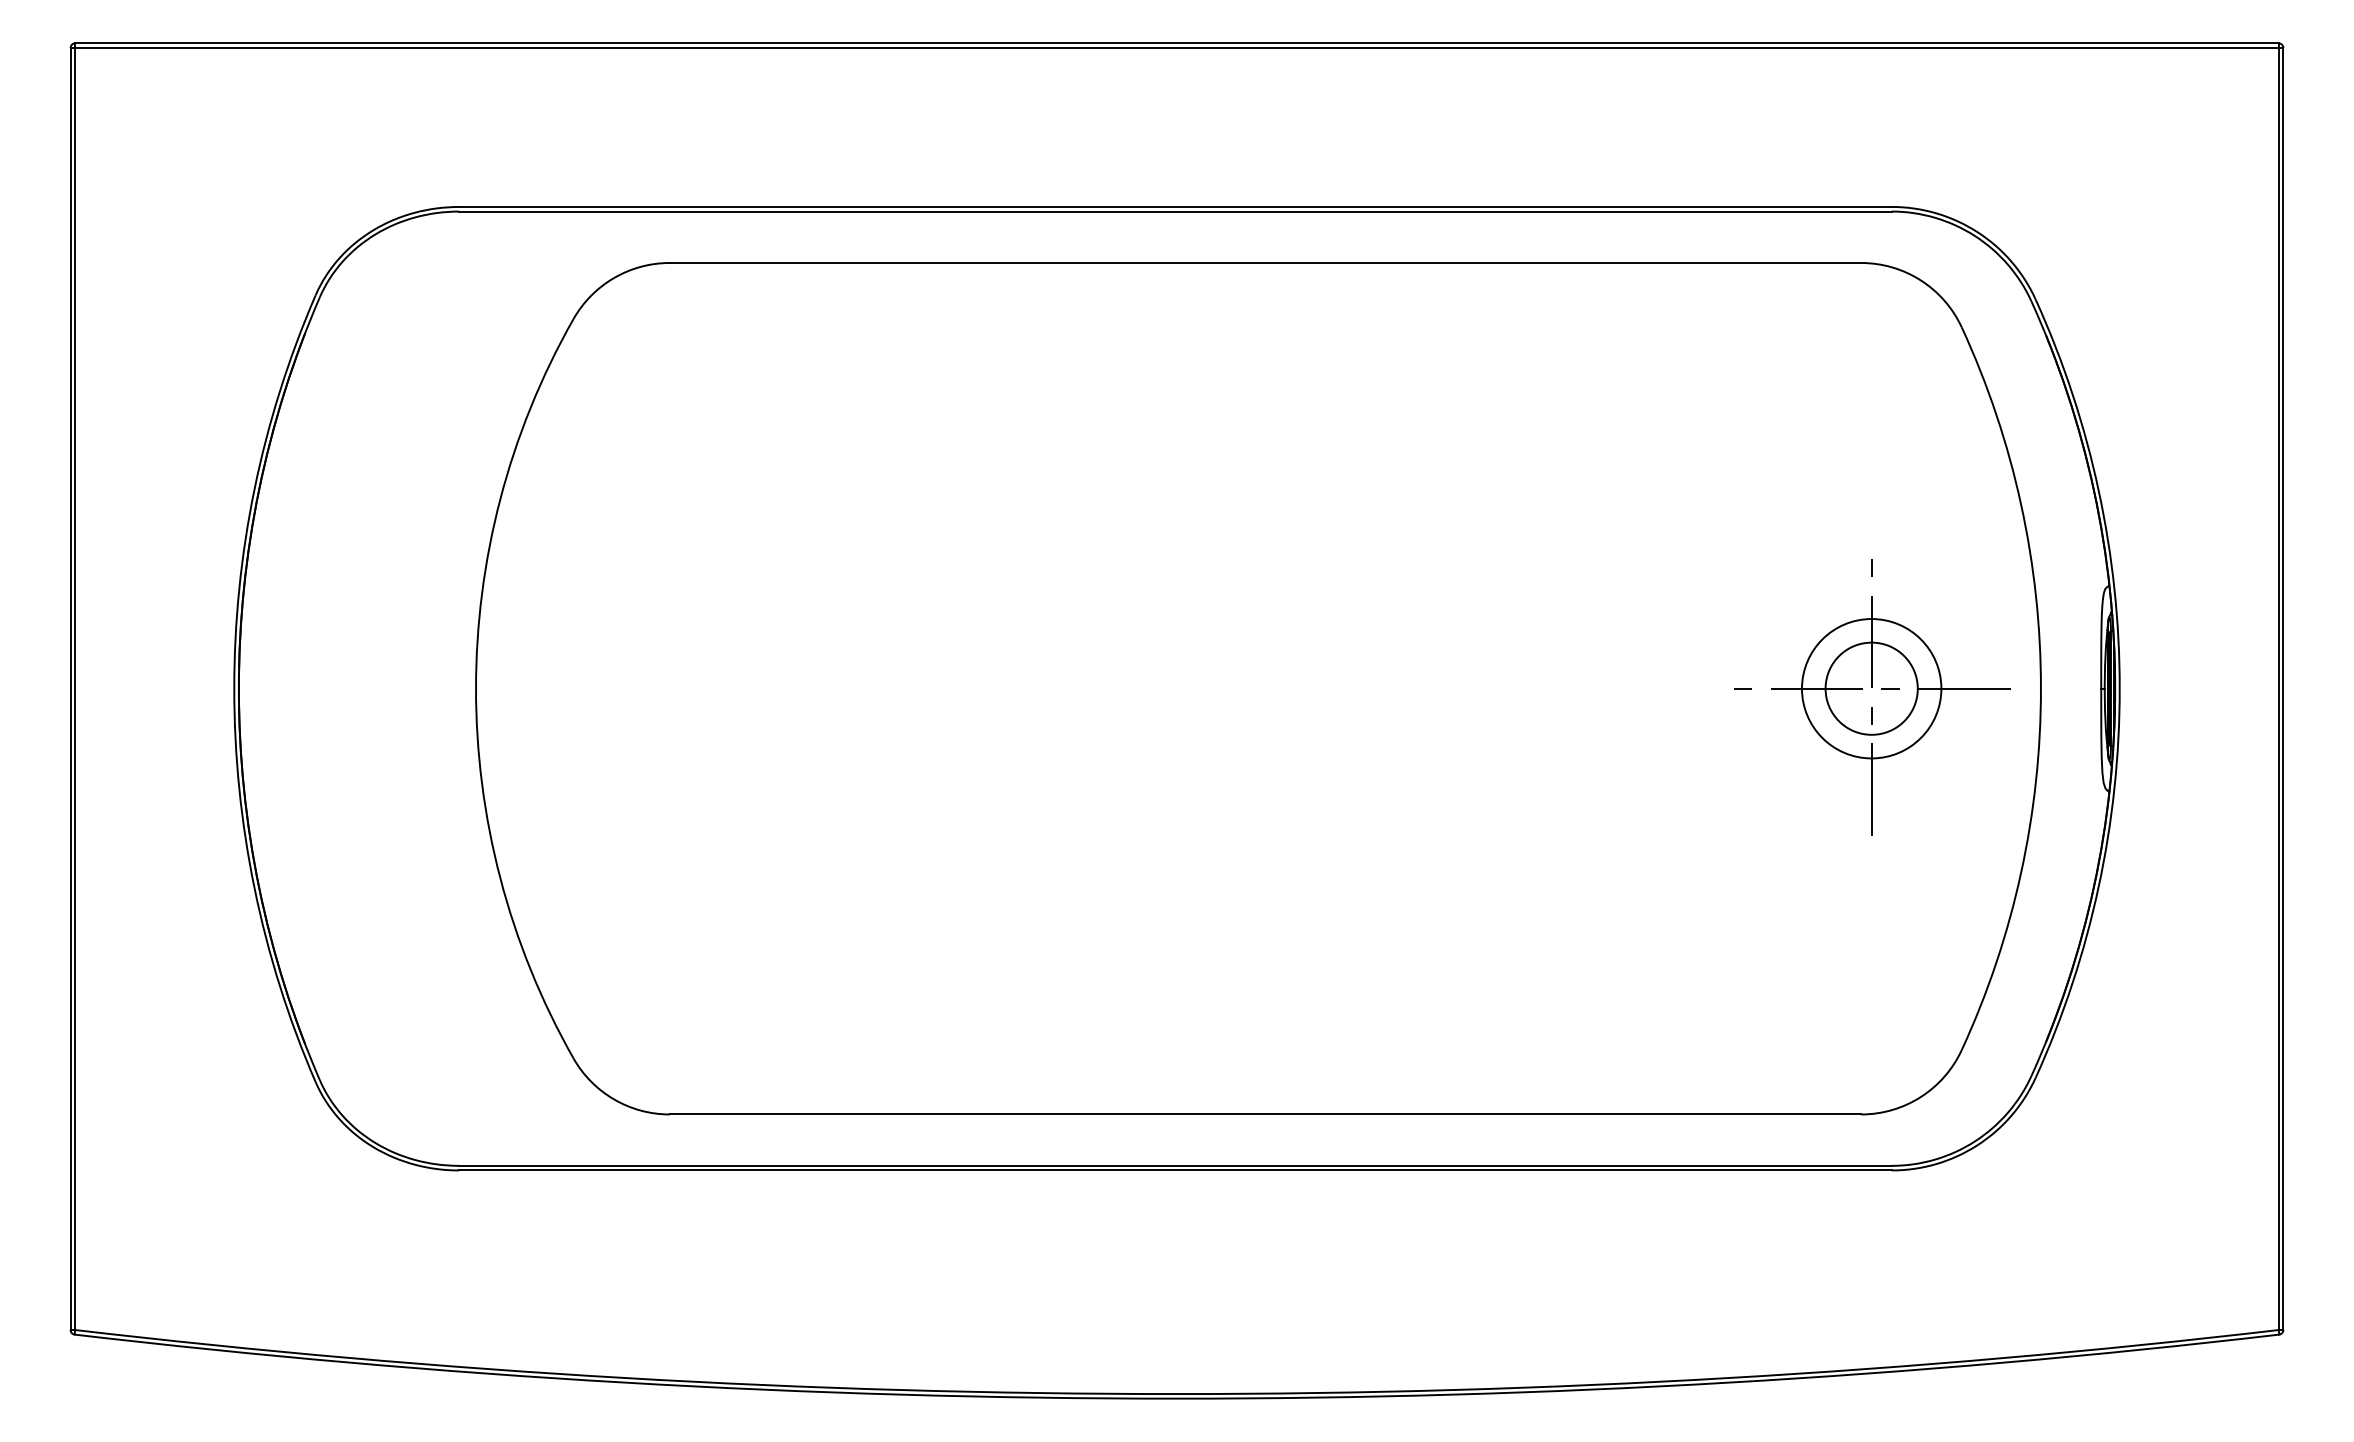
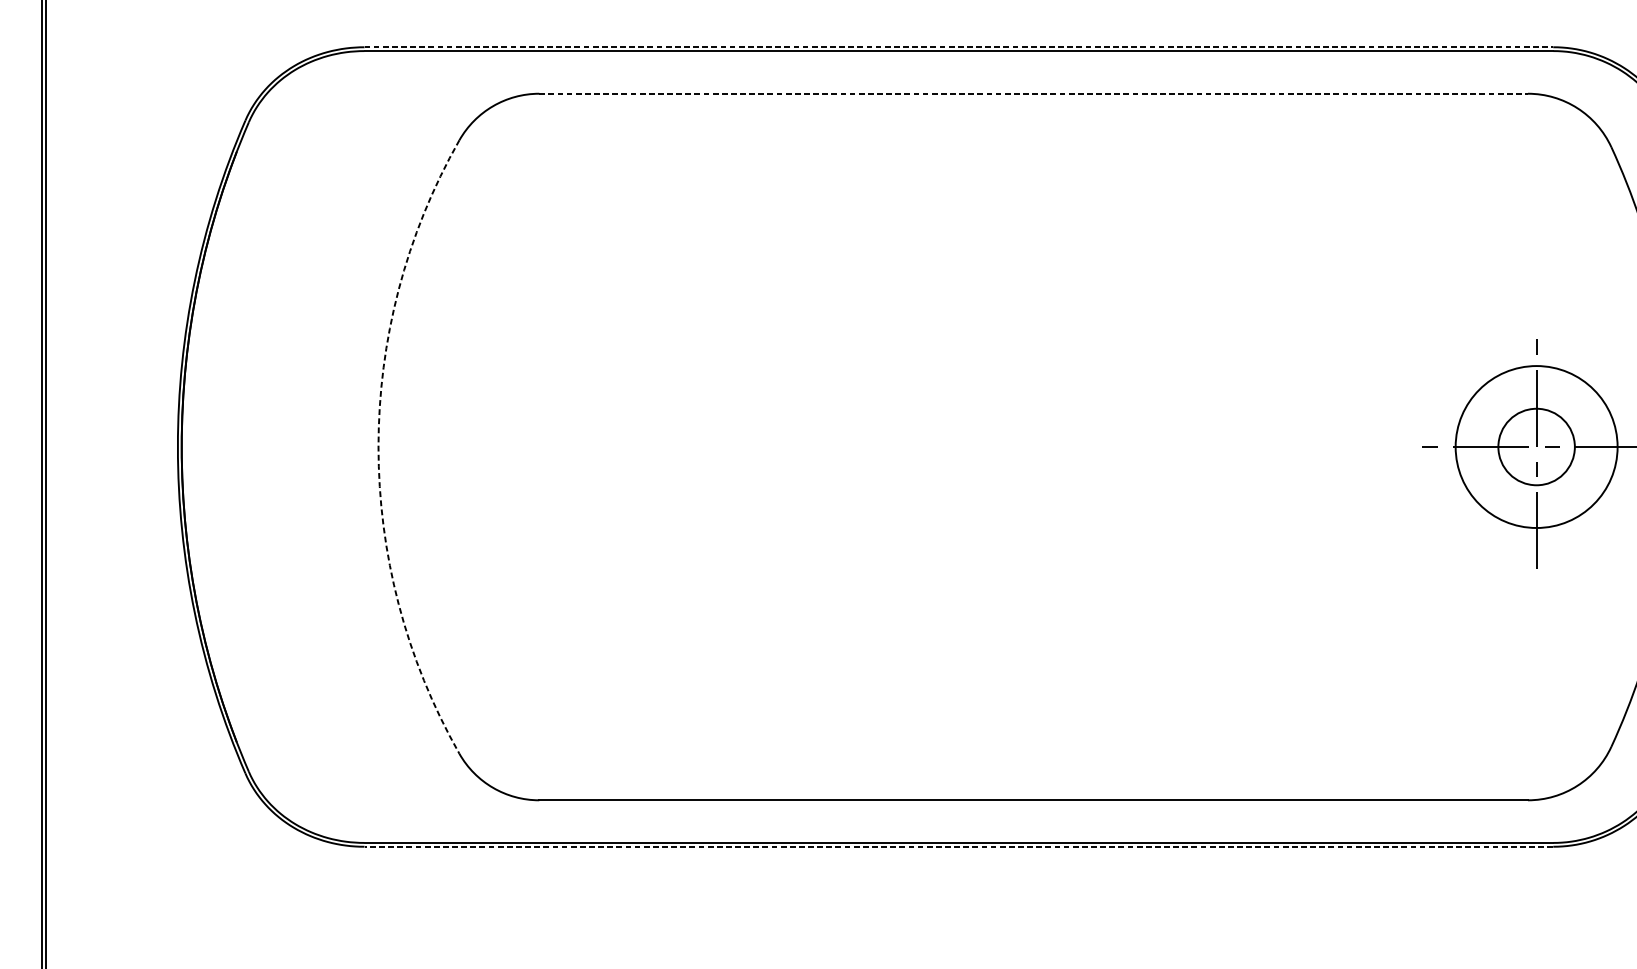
line: (1175, 206) -> (958, 46), solid -> dashed
line: (1265, 262) -> (1033, 93), solid -> dashed
arc: (476, 688) -> (378, 446), solid -> dashed
circle: (1871, 688) -> (1536, 446), size x1.4
line: (1174, 1170) -> (958, 846), solid -> dashed

